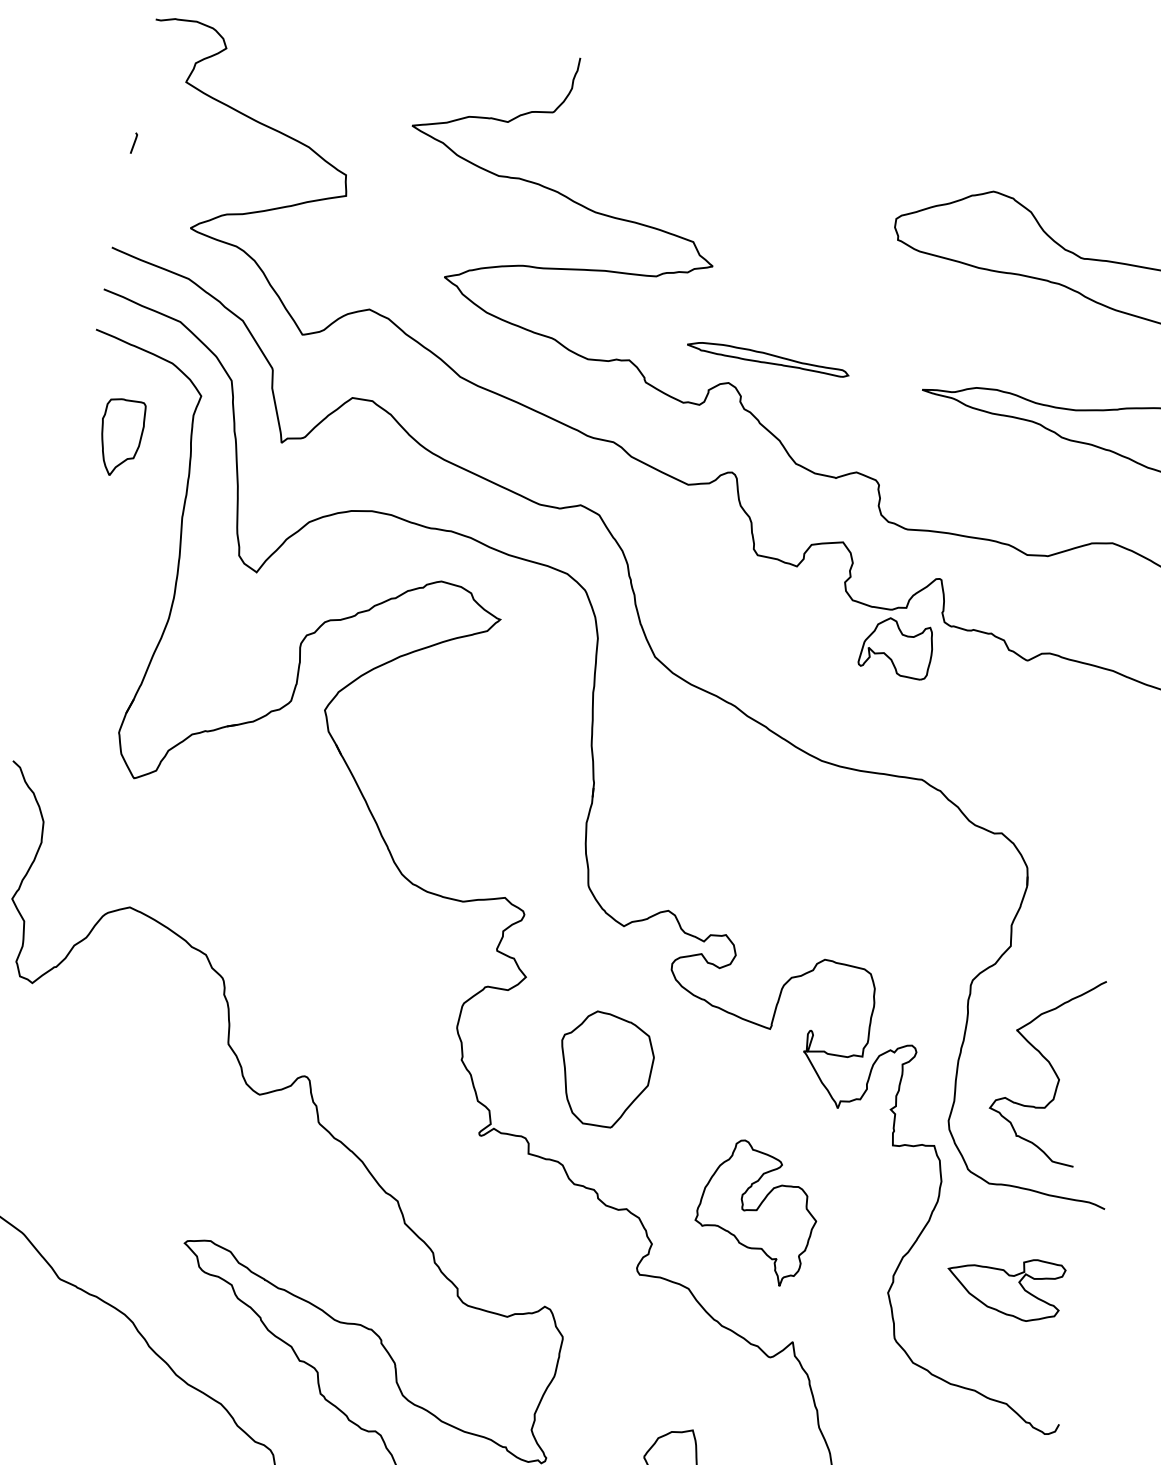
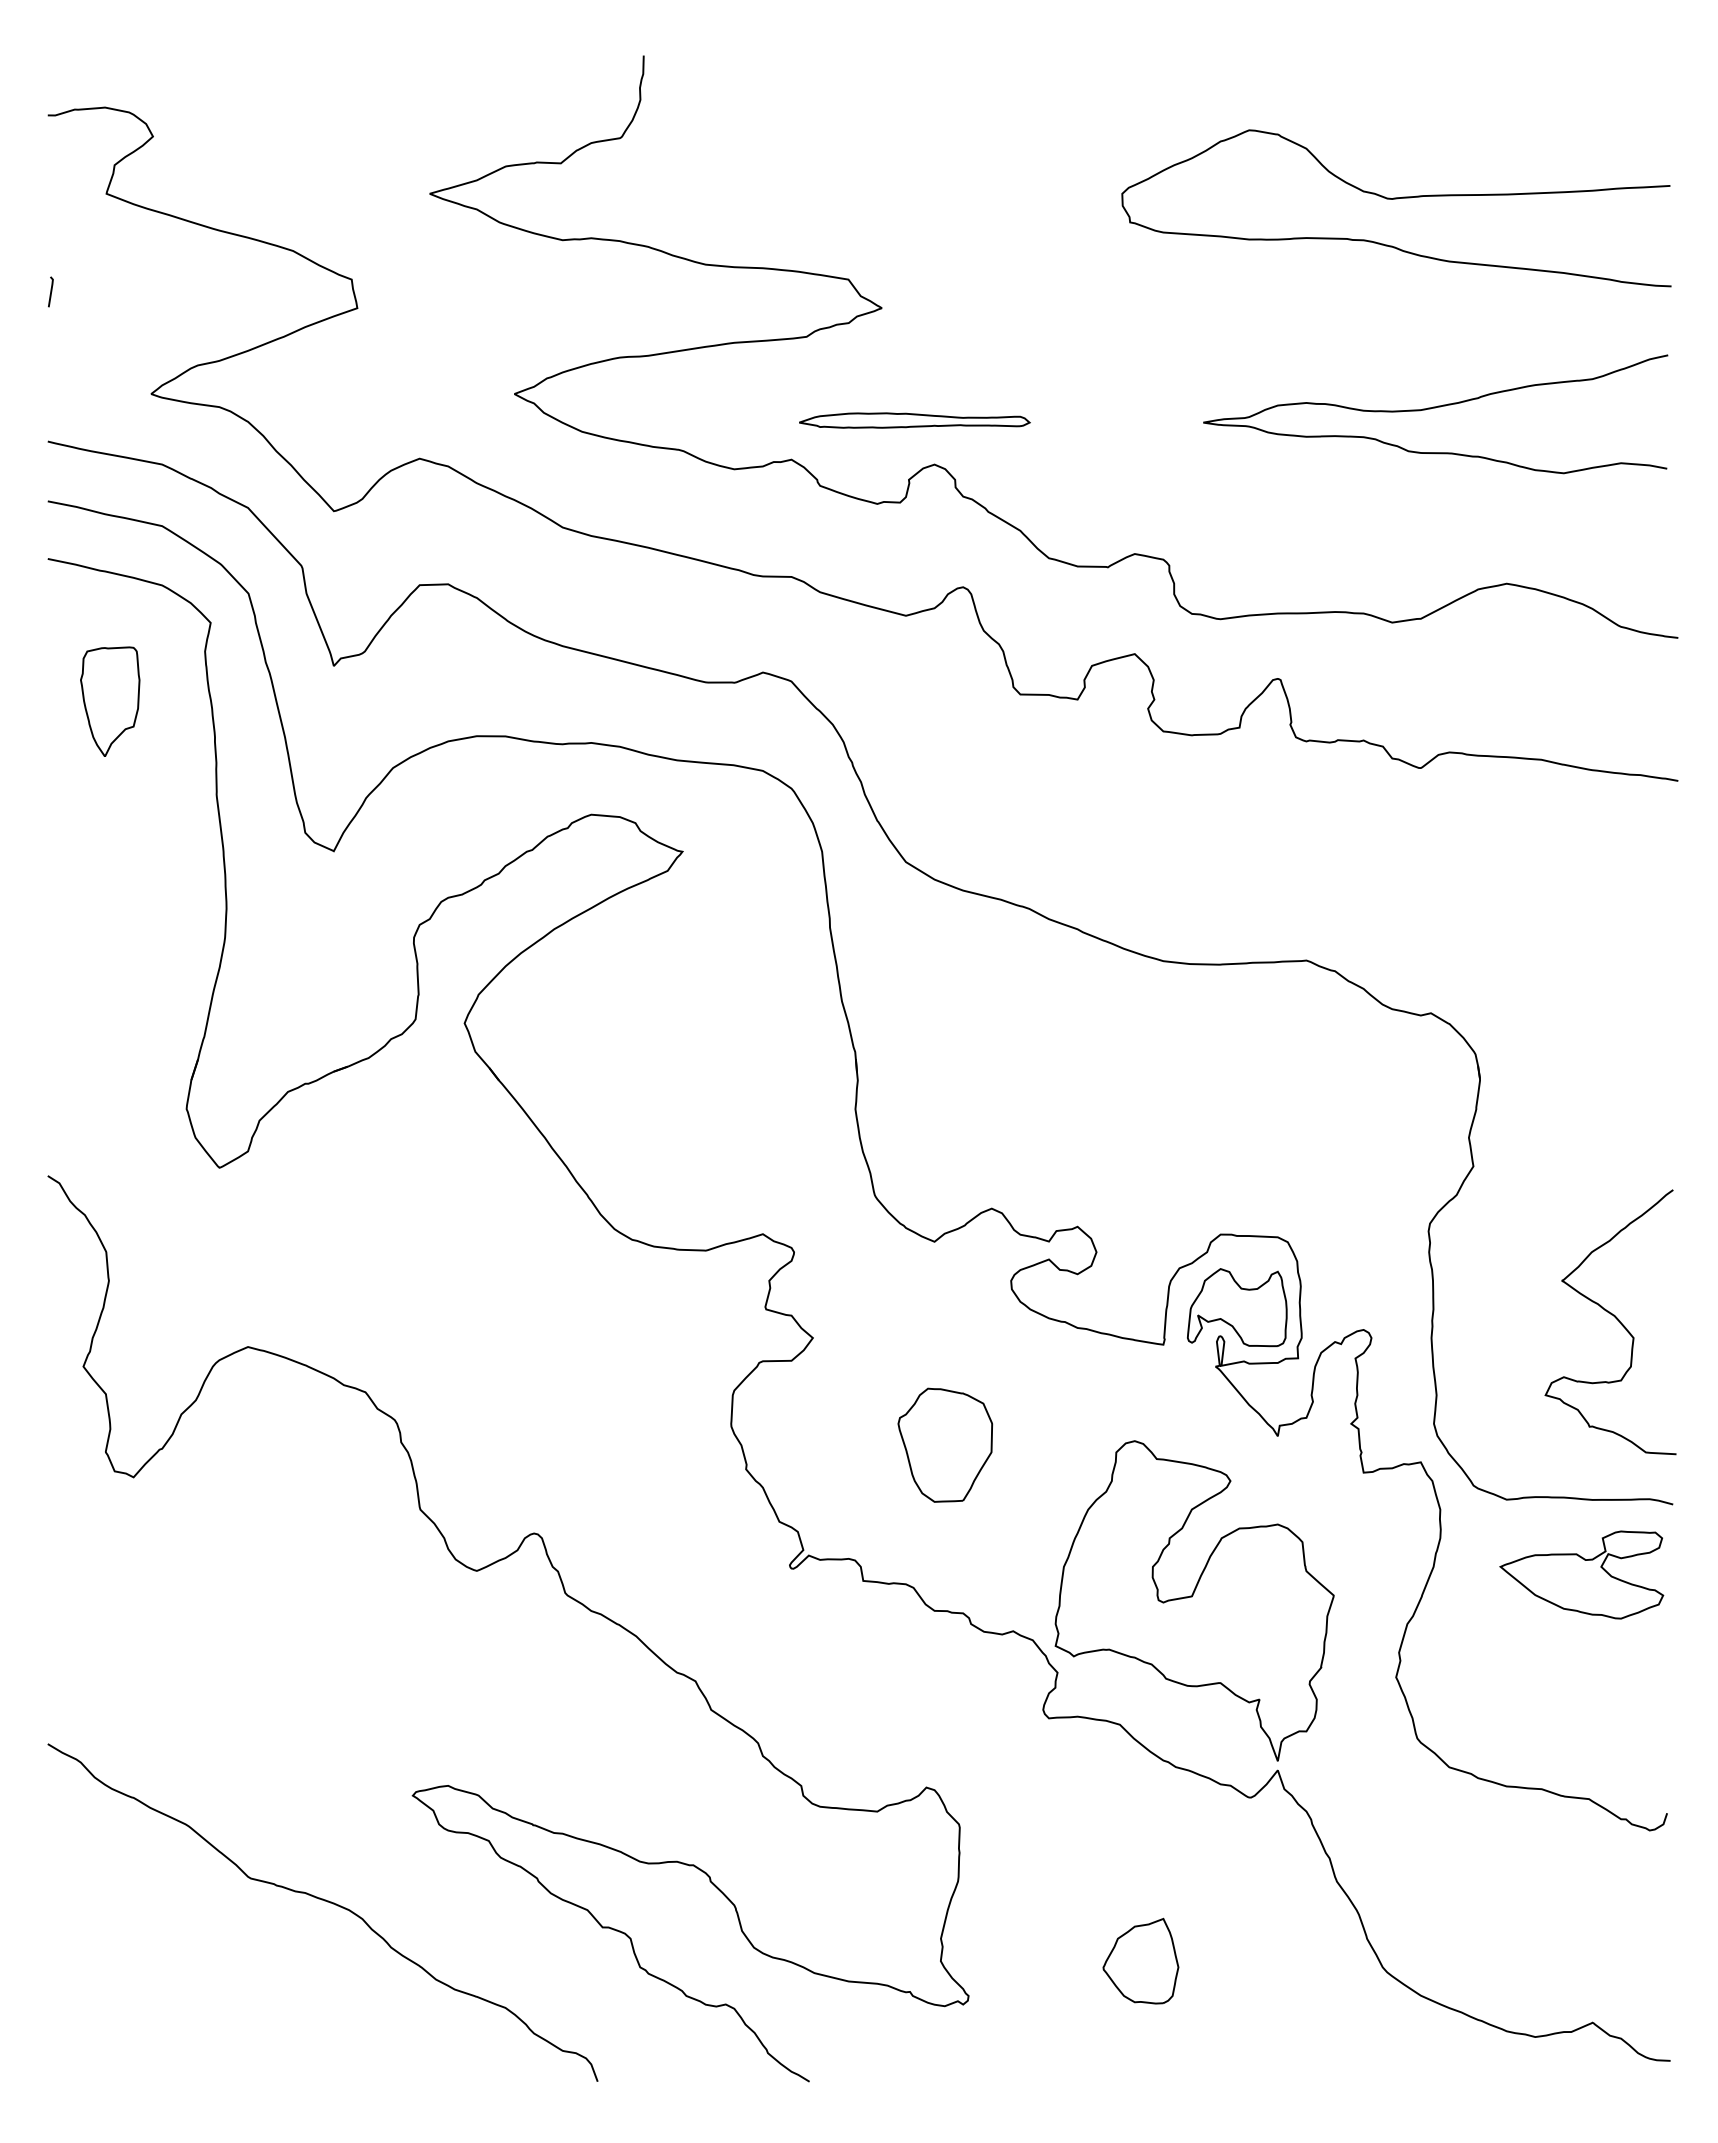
part: (768, 358) -> (914, 420), moved
part: (897, 647) -> (1237, 1307), moved
curve: (1048, 1062) -> (1614, 1317), moved
part: (604, 1069) -> (945, 1444), size x0.71
part: (757, 1212) -> (1194, 1600), size x1.67
part: (1004, 1284) -> (1581, 1574), moved

